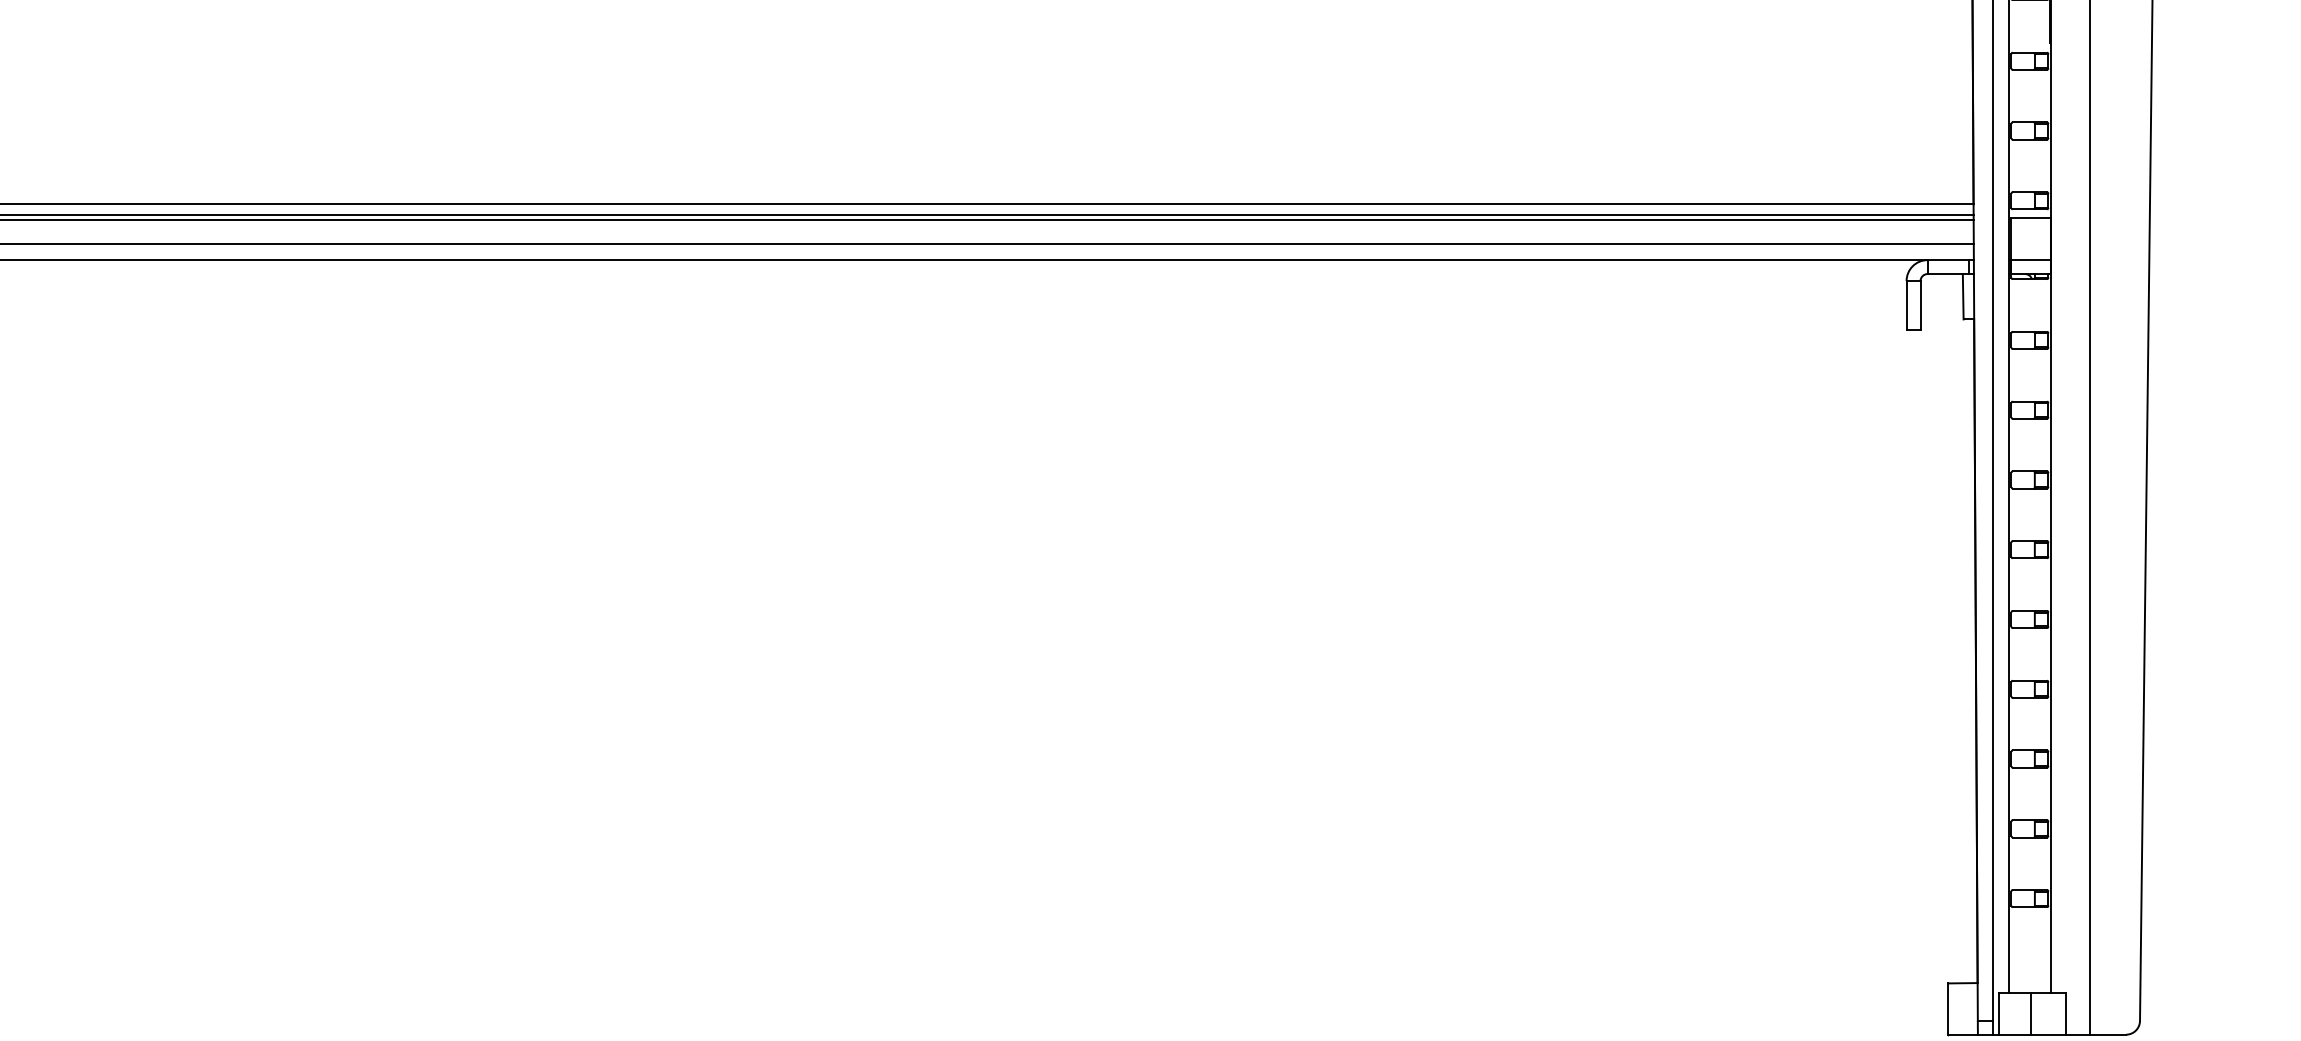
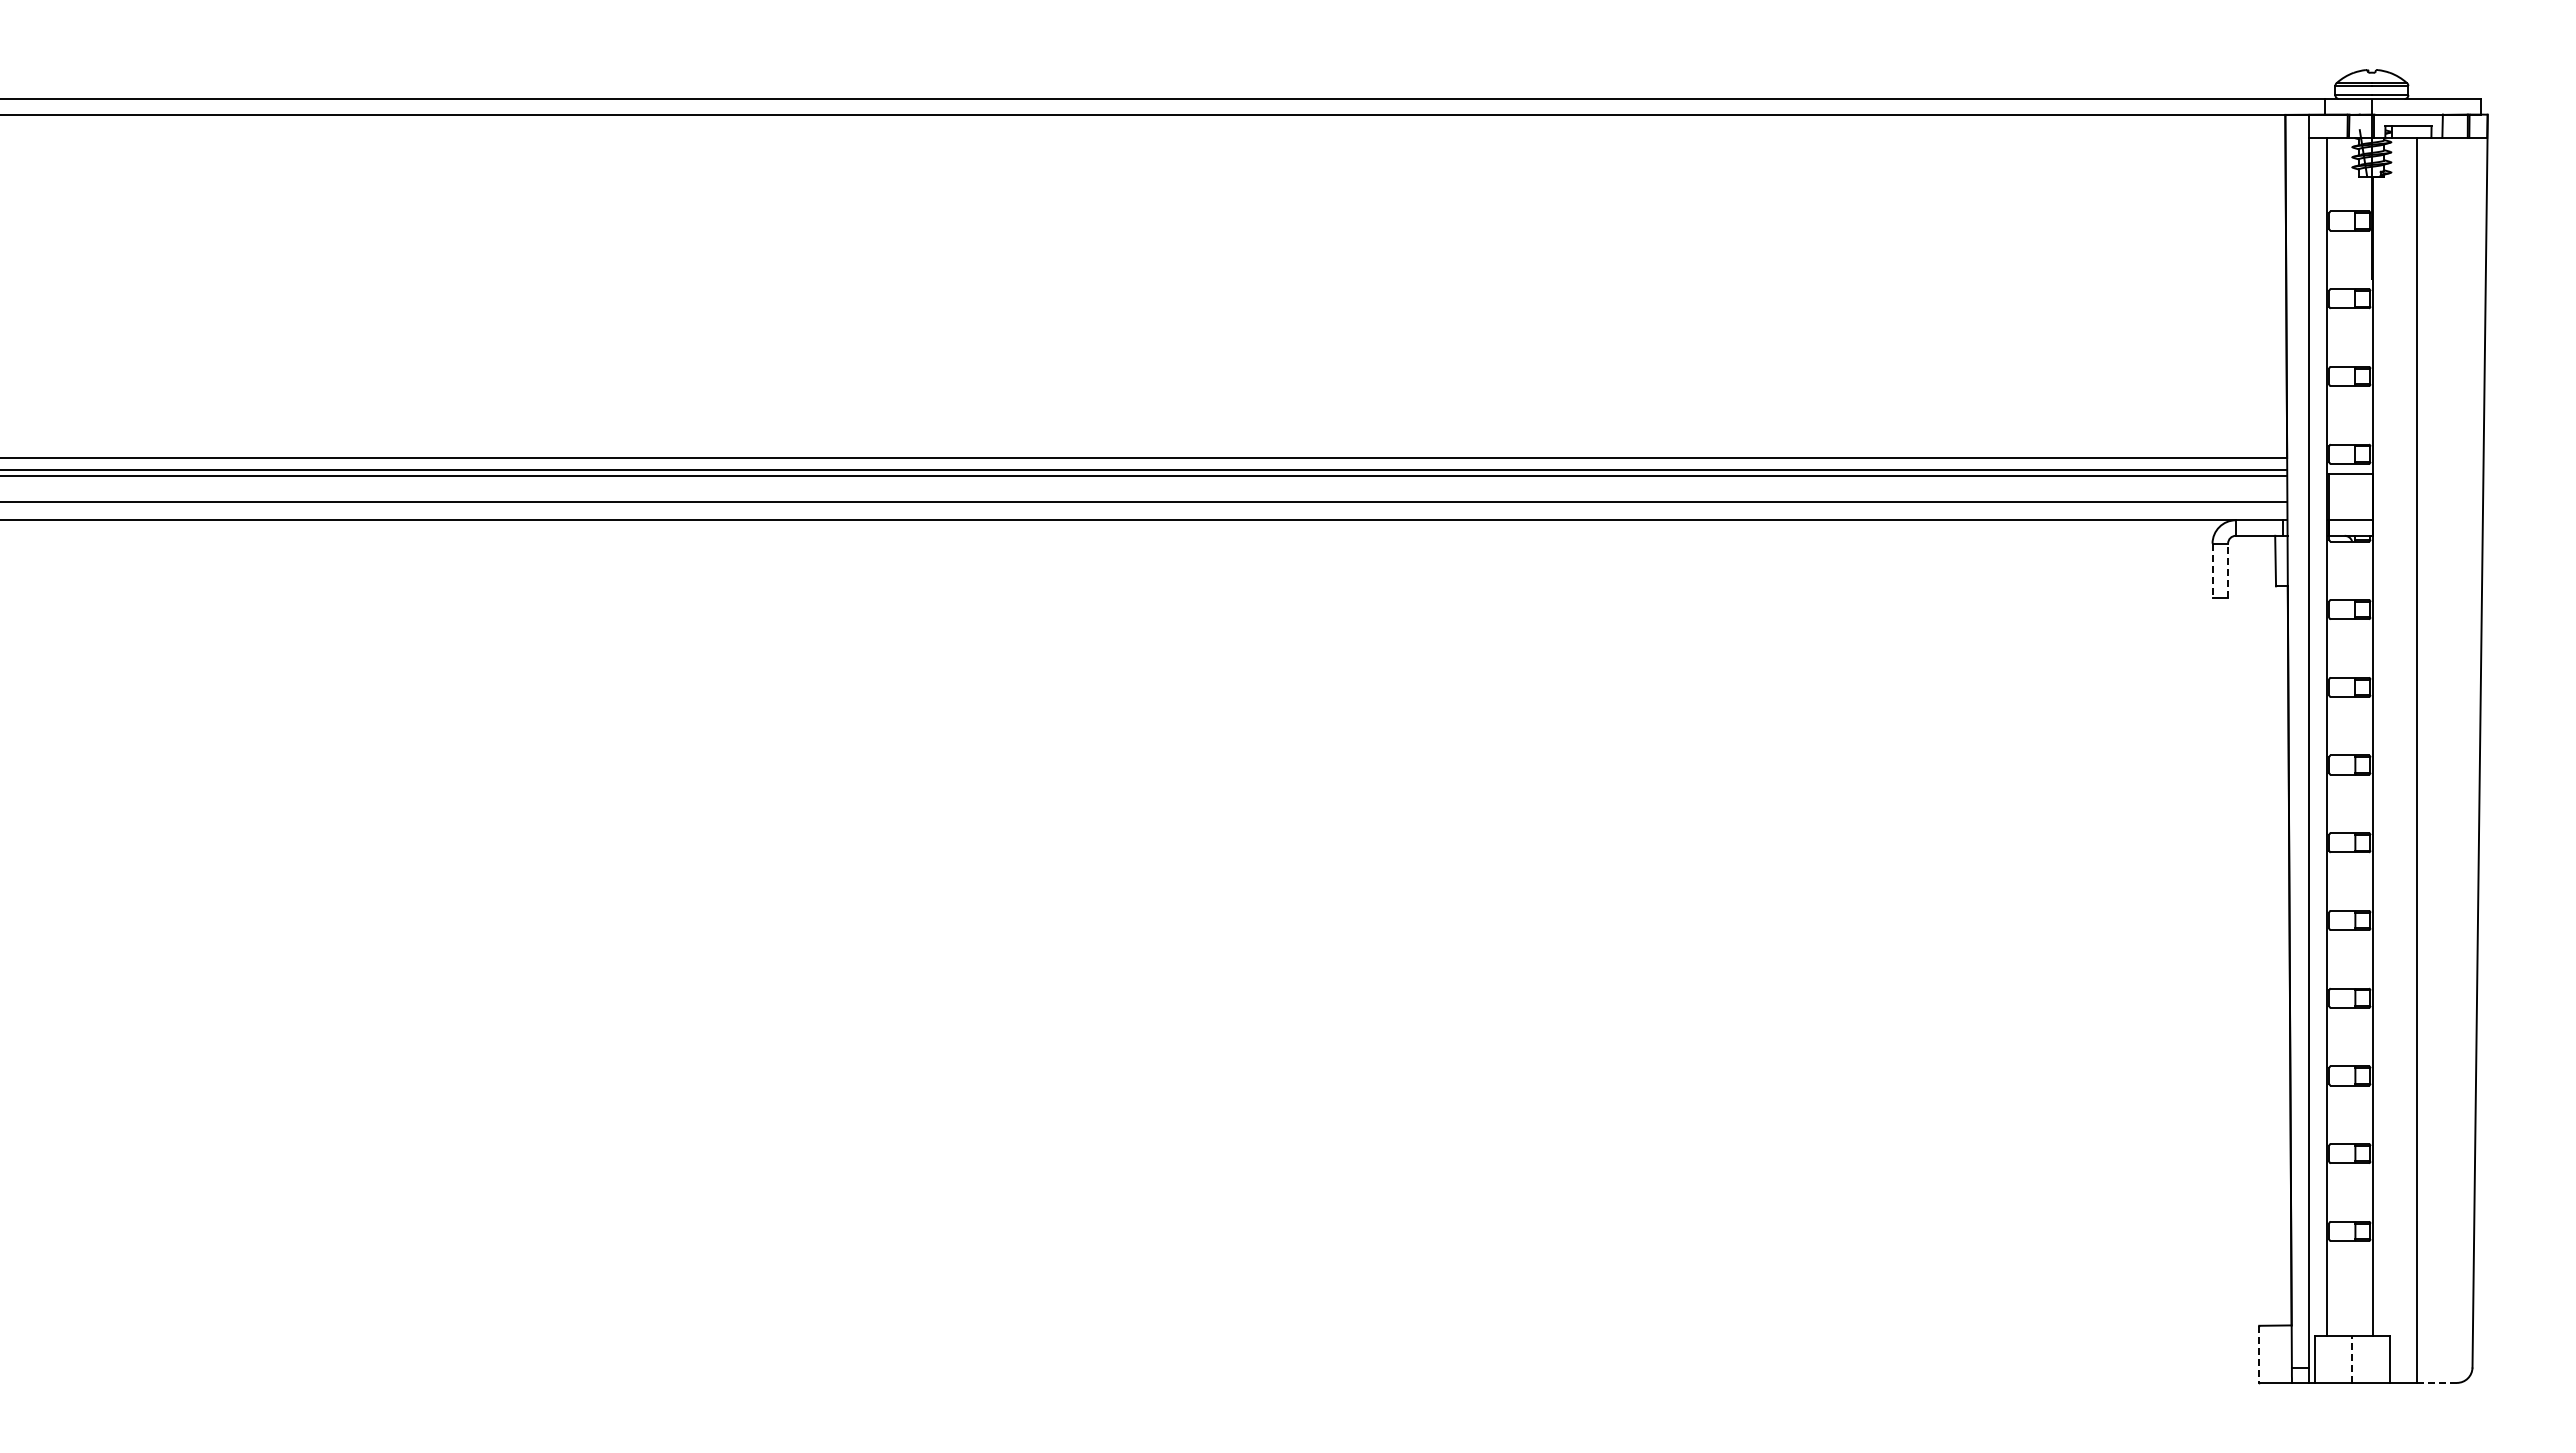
line: (1920, 305) -> (2228, 570), solid -> dashed
line: (1906, 306) -> (2212, 571), solid -> dashed
line: (1948, 1009) -> (2259, 1354), solid -> dashed
line: (2031, 1013) -> (2351, 1359), solid -> dashed
line: (2108, 1034) -> (2437, 1382), solid -> dashed

